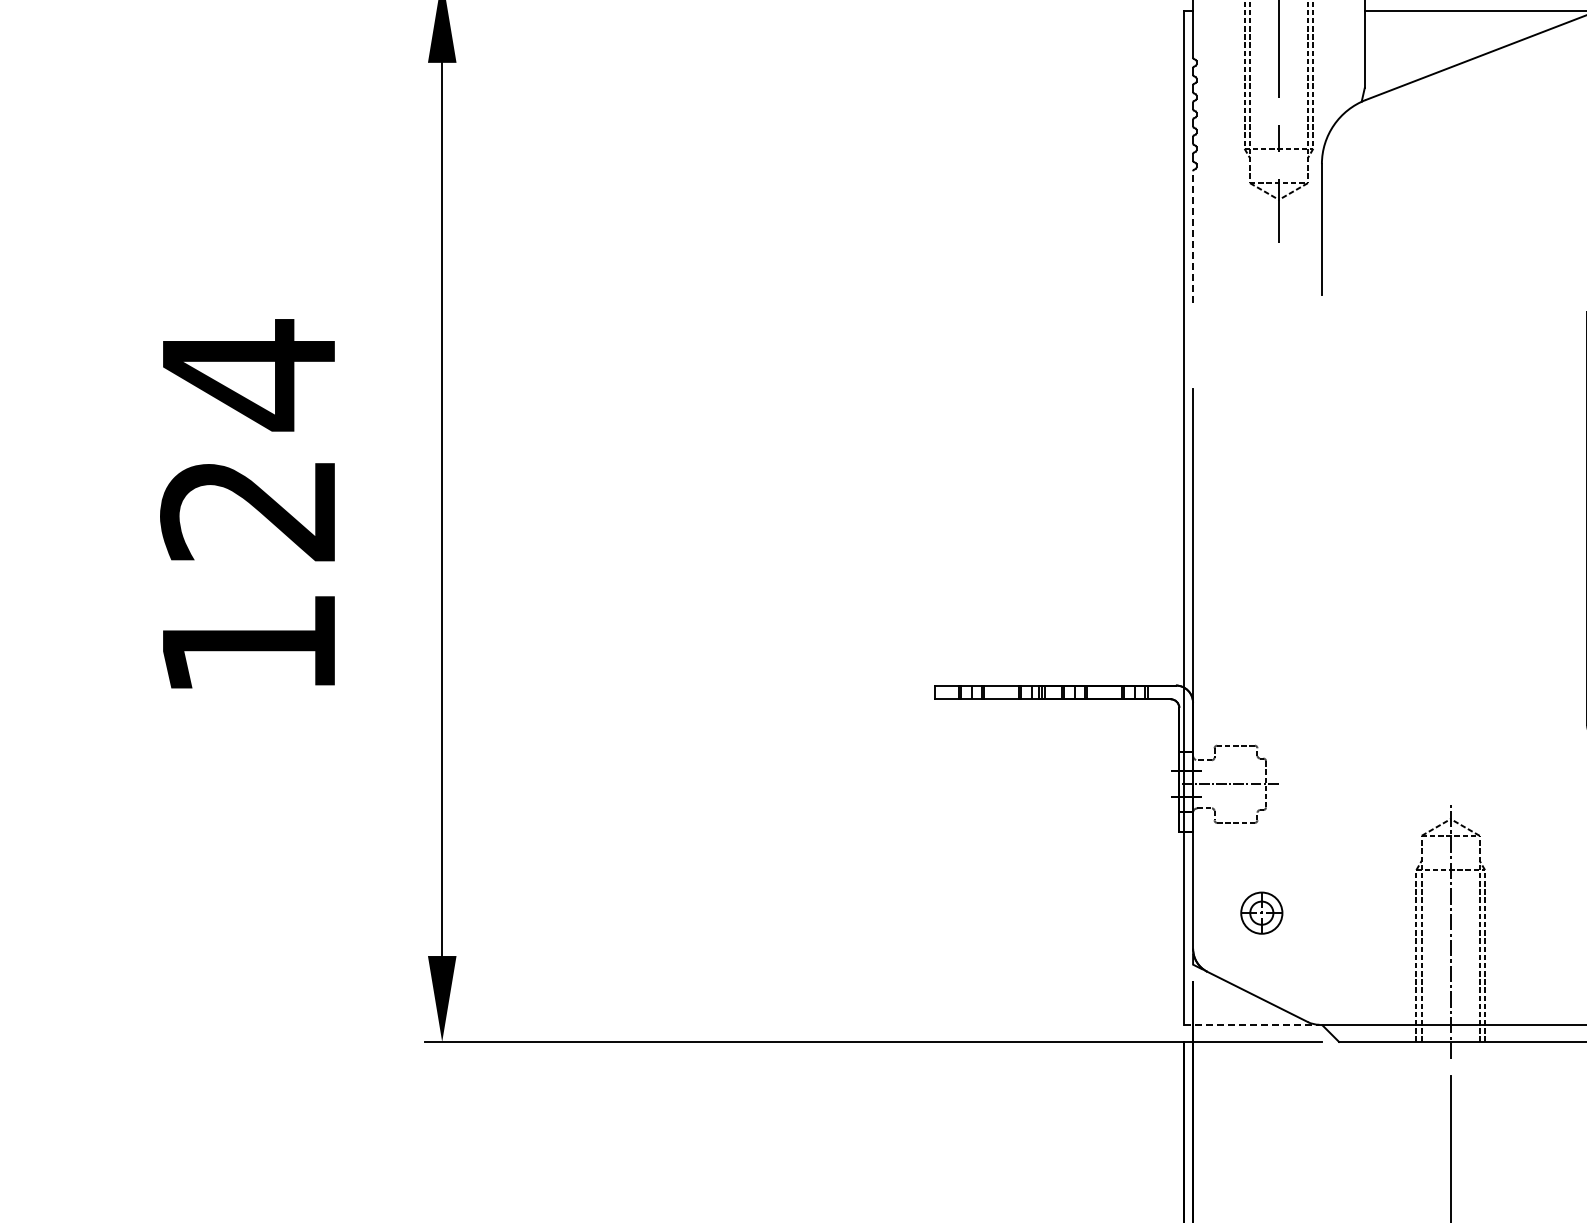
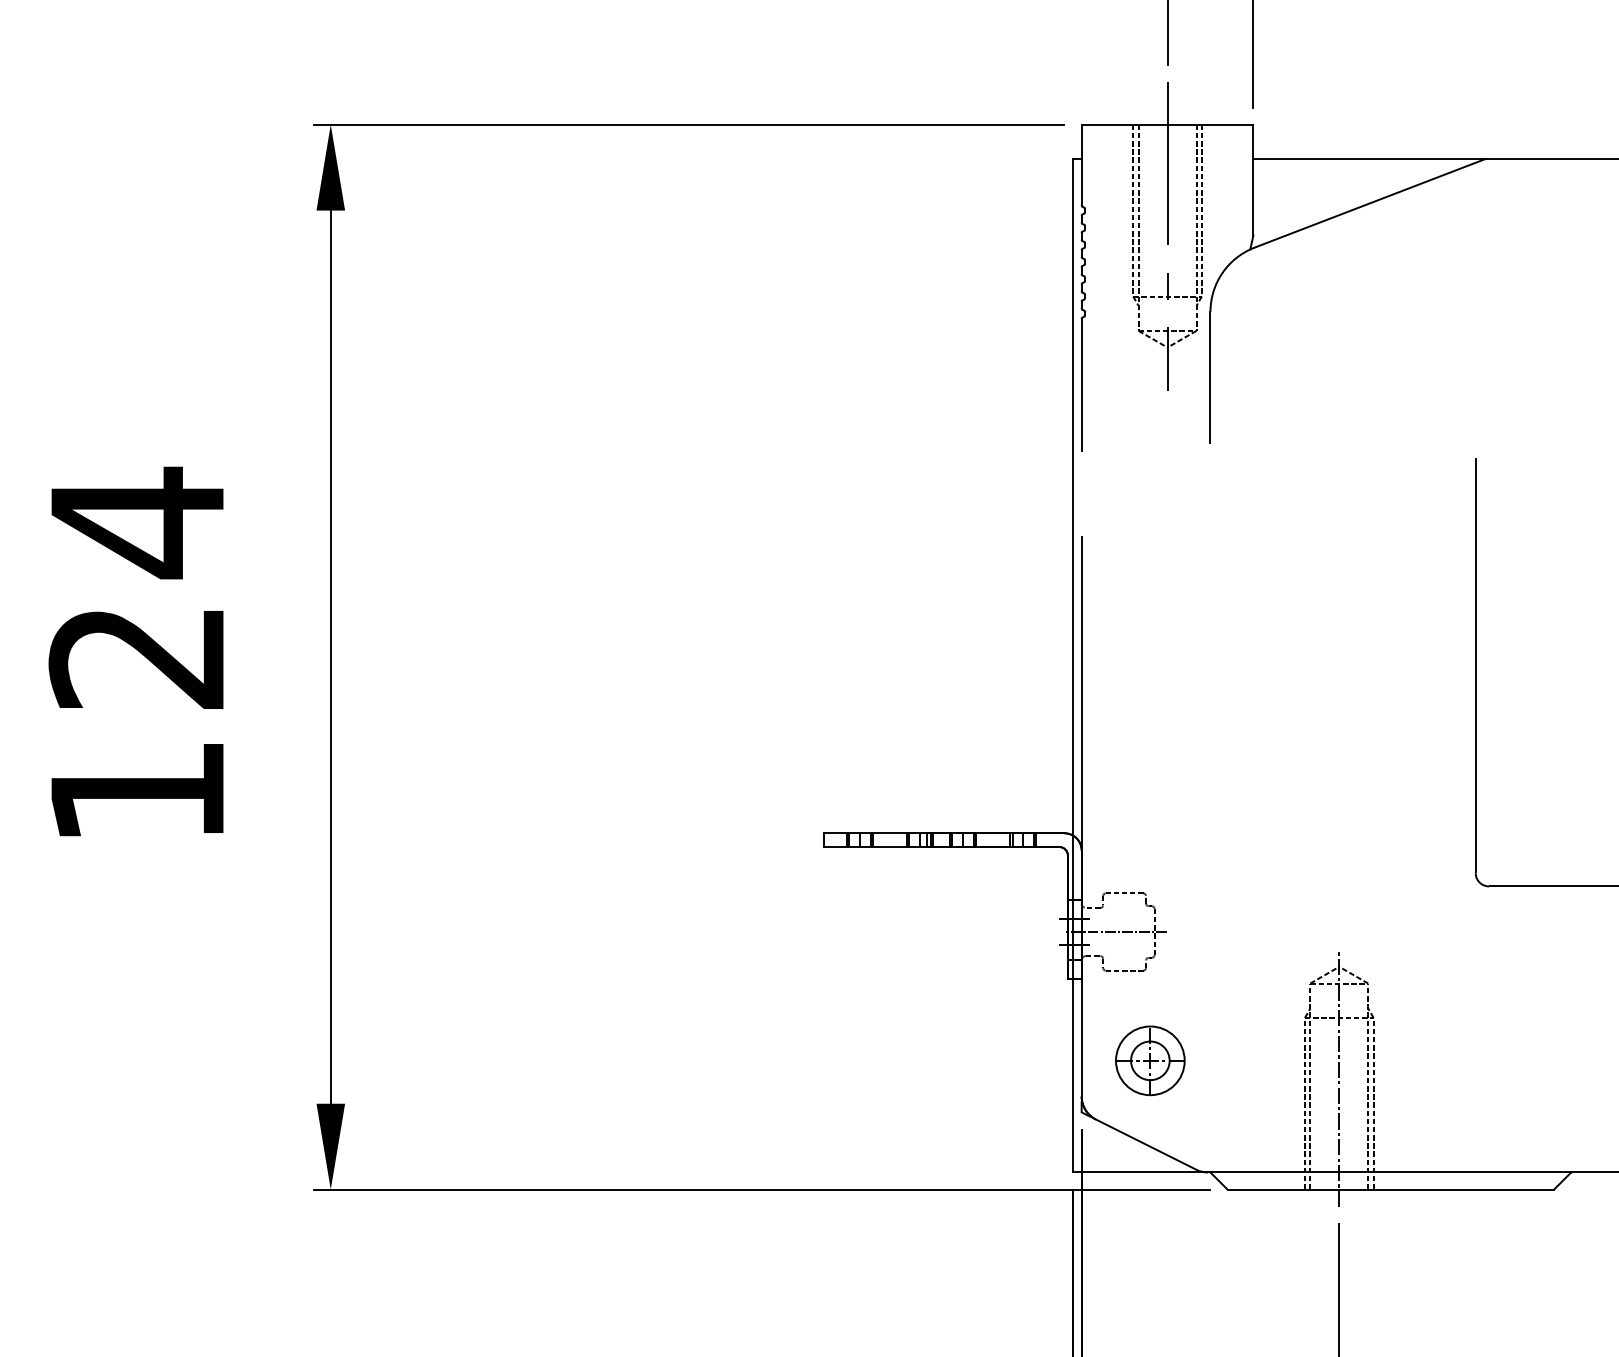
line: (1192, 236) -> (1081, 384), dashed -> solid
part: (1261, 912) -> (1150, 1060), size x1.67
line: (1252, 1024) -> (1141, 1172), dashed -> solid

